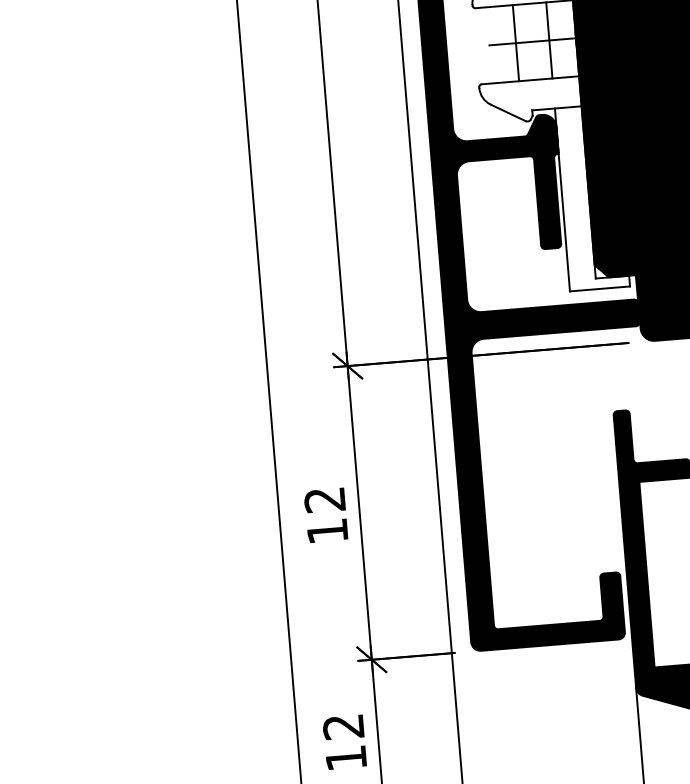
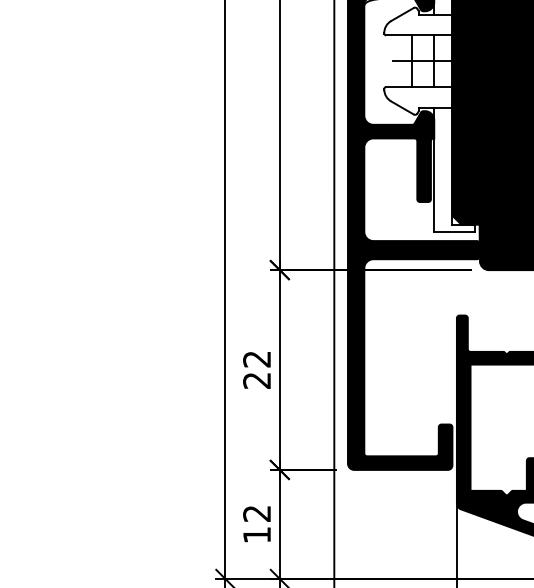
text: (326, 531) -> (256, 380), 12 -> 22

